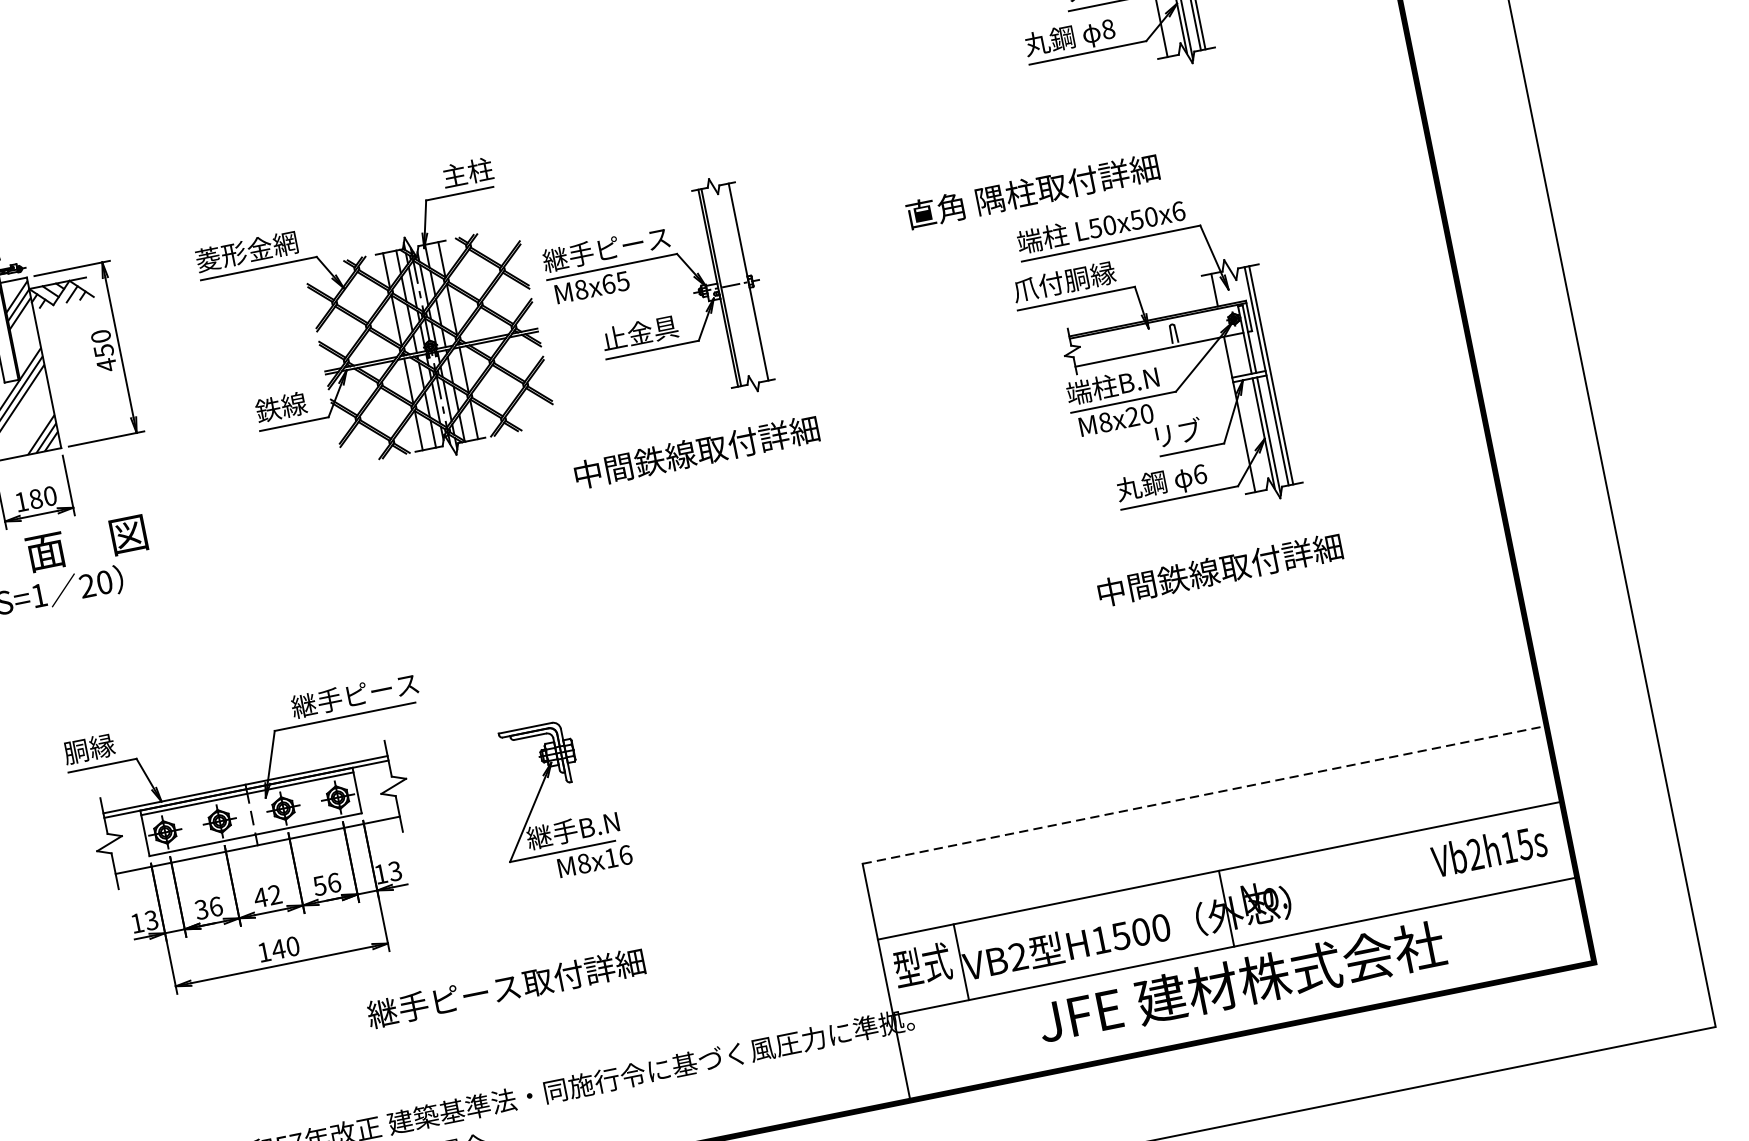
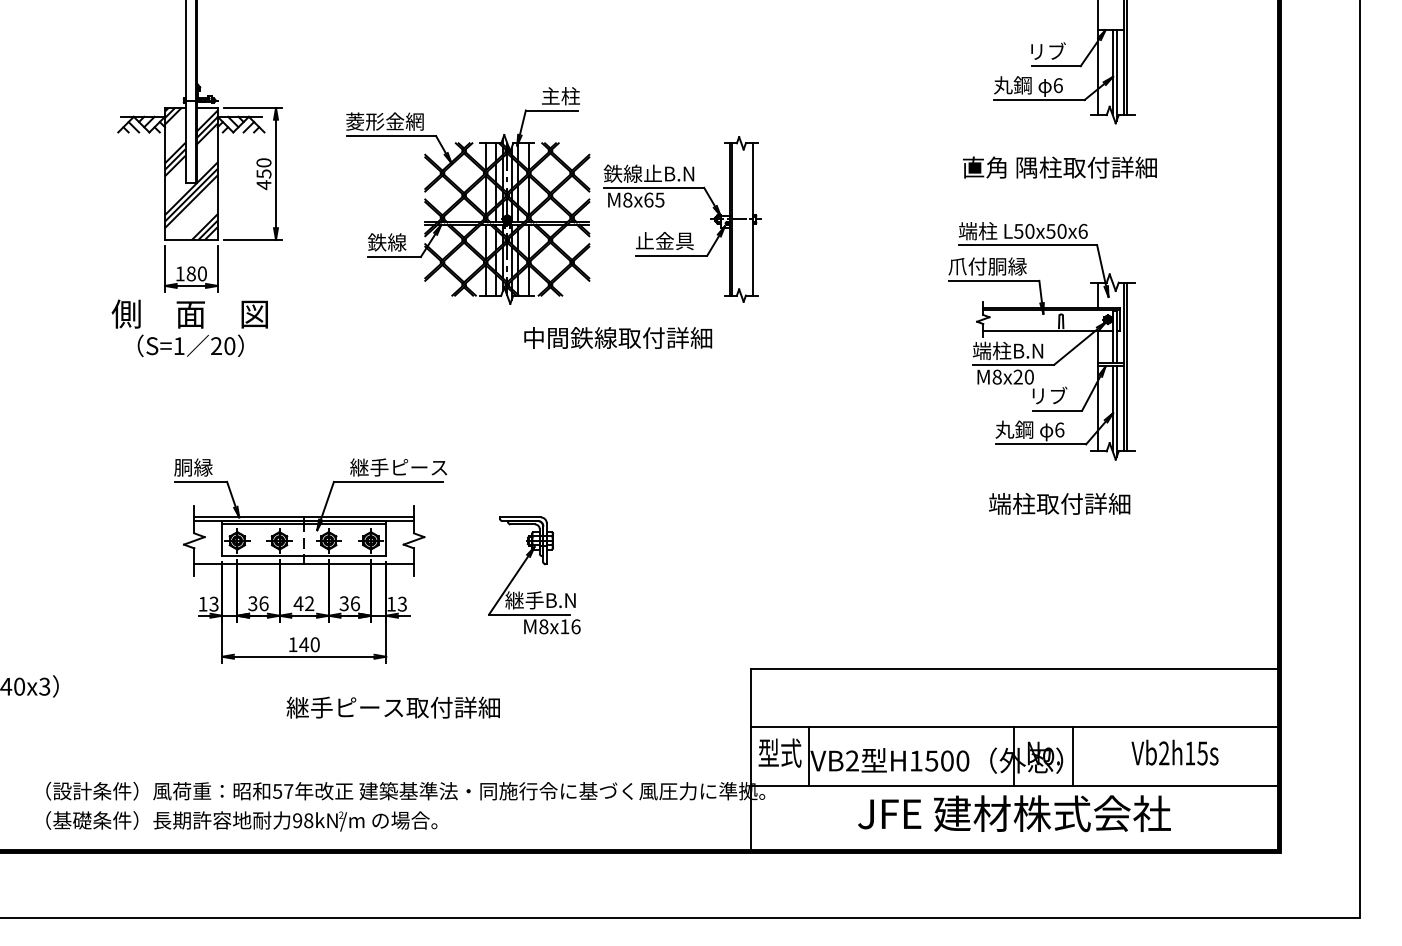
text: (1107, 29) -> (1057, 85), 8 -> 6
text: (1032, 191) -> (1059, 167), moved
text: (605, 249) -> (651, 173), 継手ピース -> 鉄線止B.N
text: (697, 451) -> (618, 337), moved
text: (1220, 569) -> (1060, 503), 中間鉄線取付詳細 -> 端柱取付詳細
line: (1203, 794) -> (1014, 668), dashed -> solid
text: (1488, 850) -> (1174, 752), moved
text: (320, 885) -> (344, 603), 56 -> 36
line: (1301, 893) -> (1072, 756), added
text: (505, 988) -> (392, 707), moved

